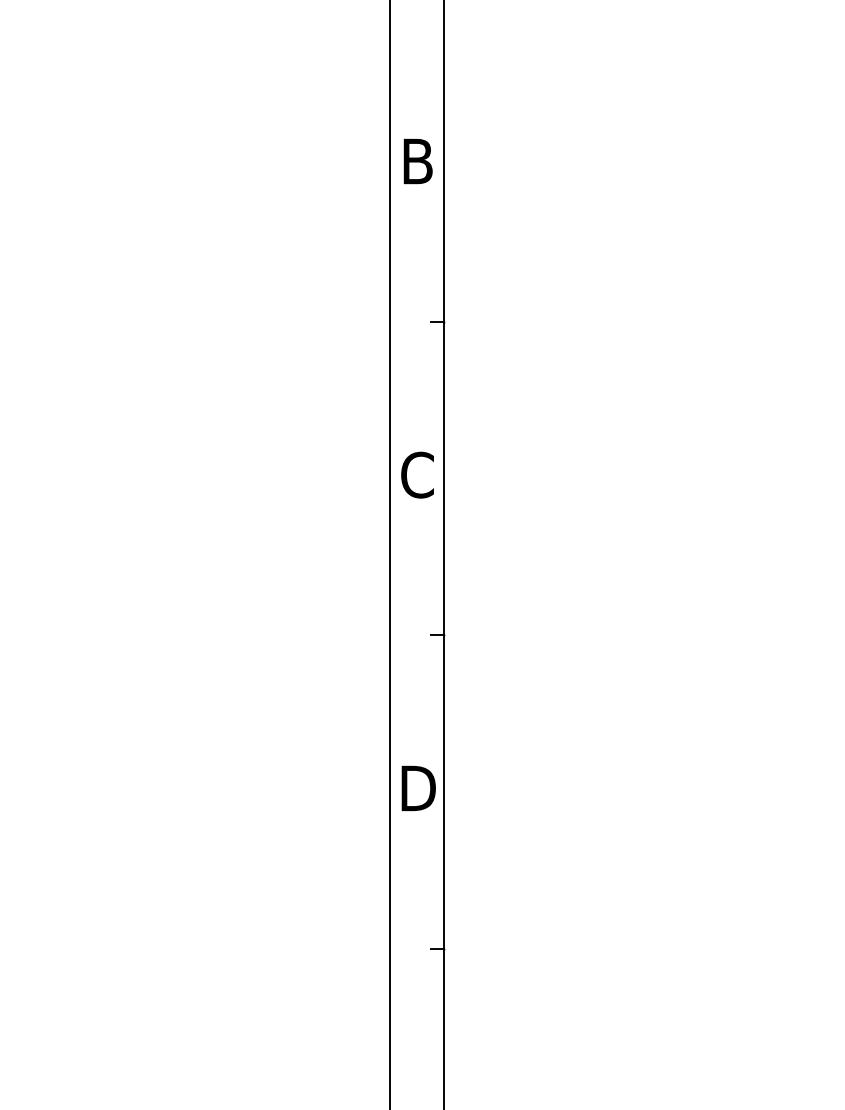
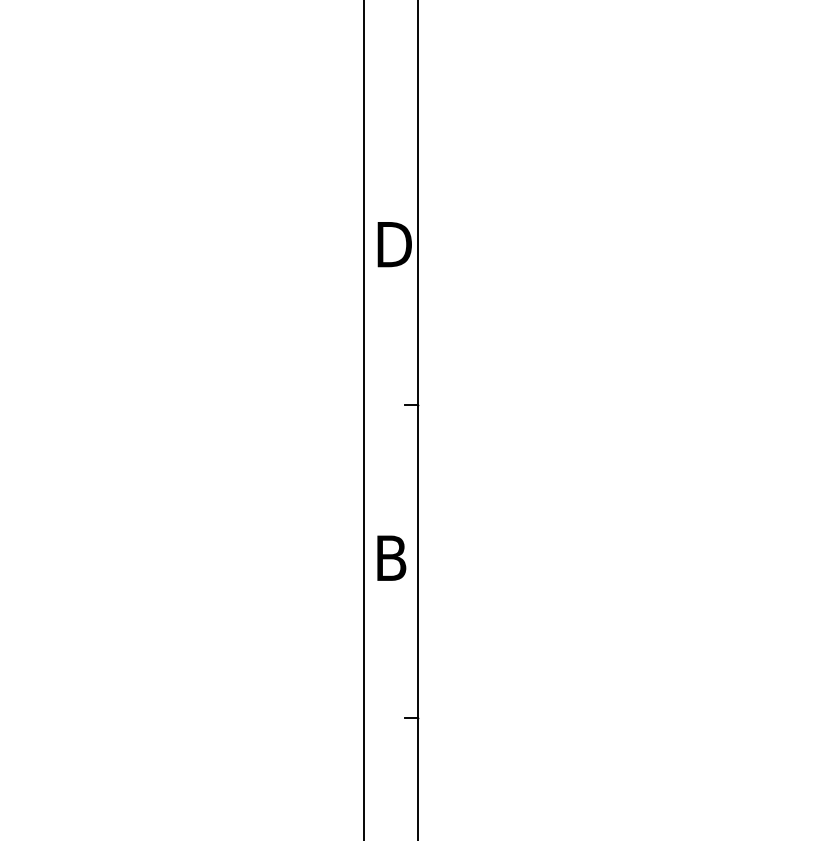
text: (423, 161) -> (397, 244), B -> D
text: (417, 474) -> (391, 557), C -> B

